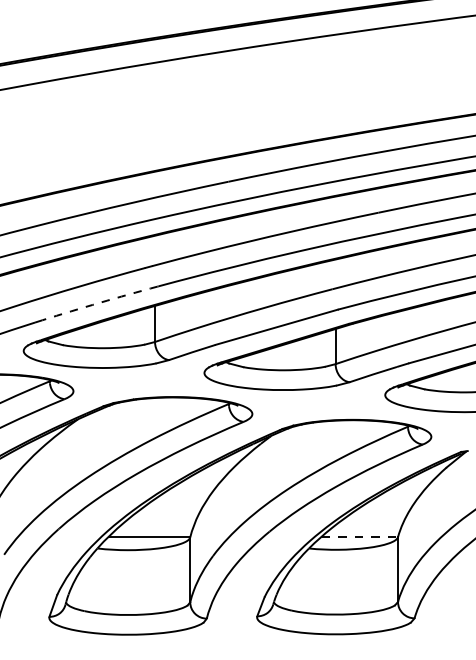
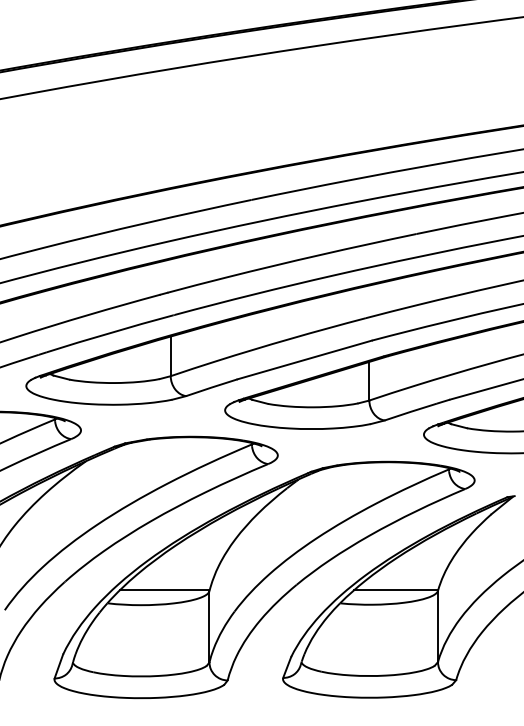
arc: (100, 303) -> (110, 333), dashed -> solid
line: (360, 536) -> (396, 590), dashed -> solid

